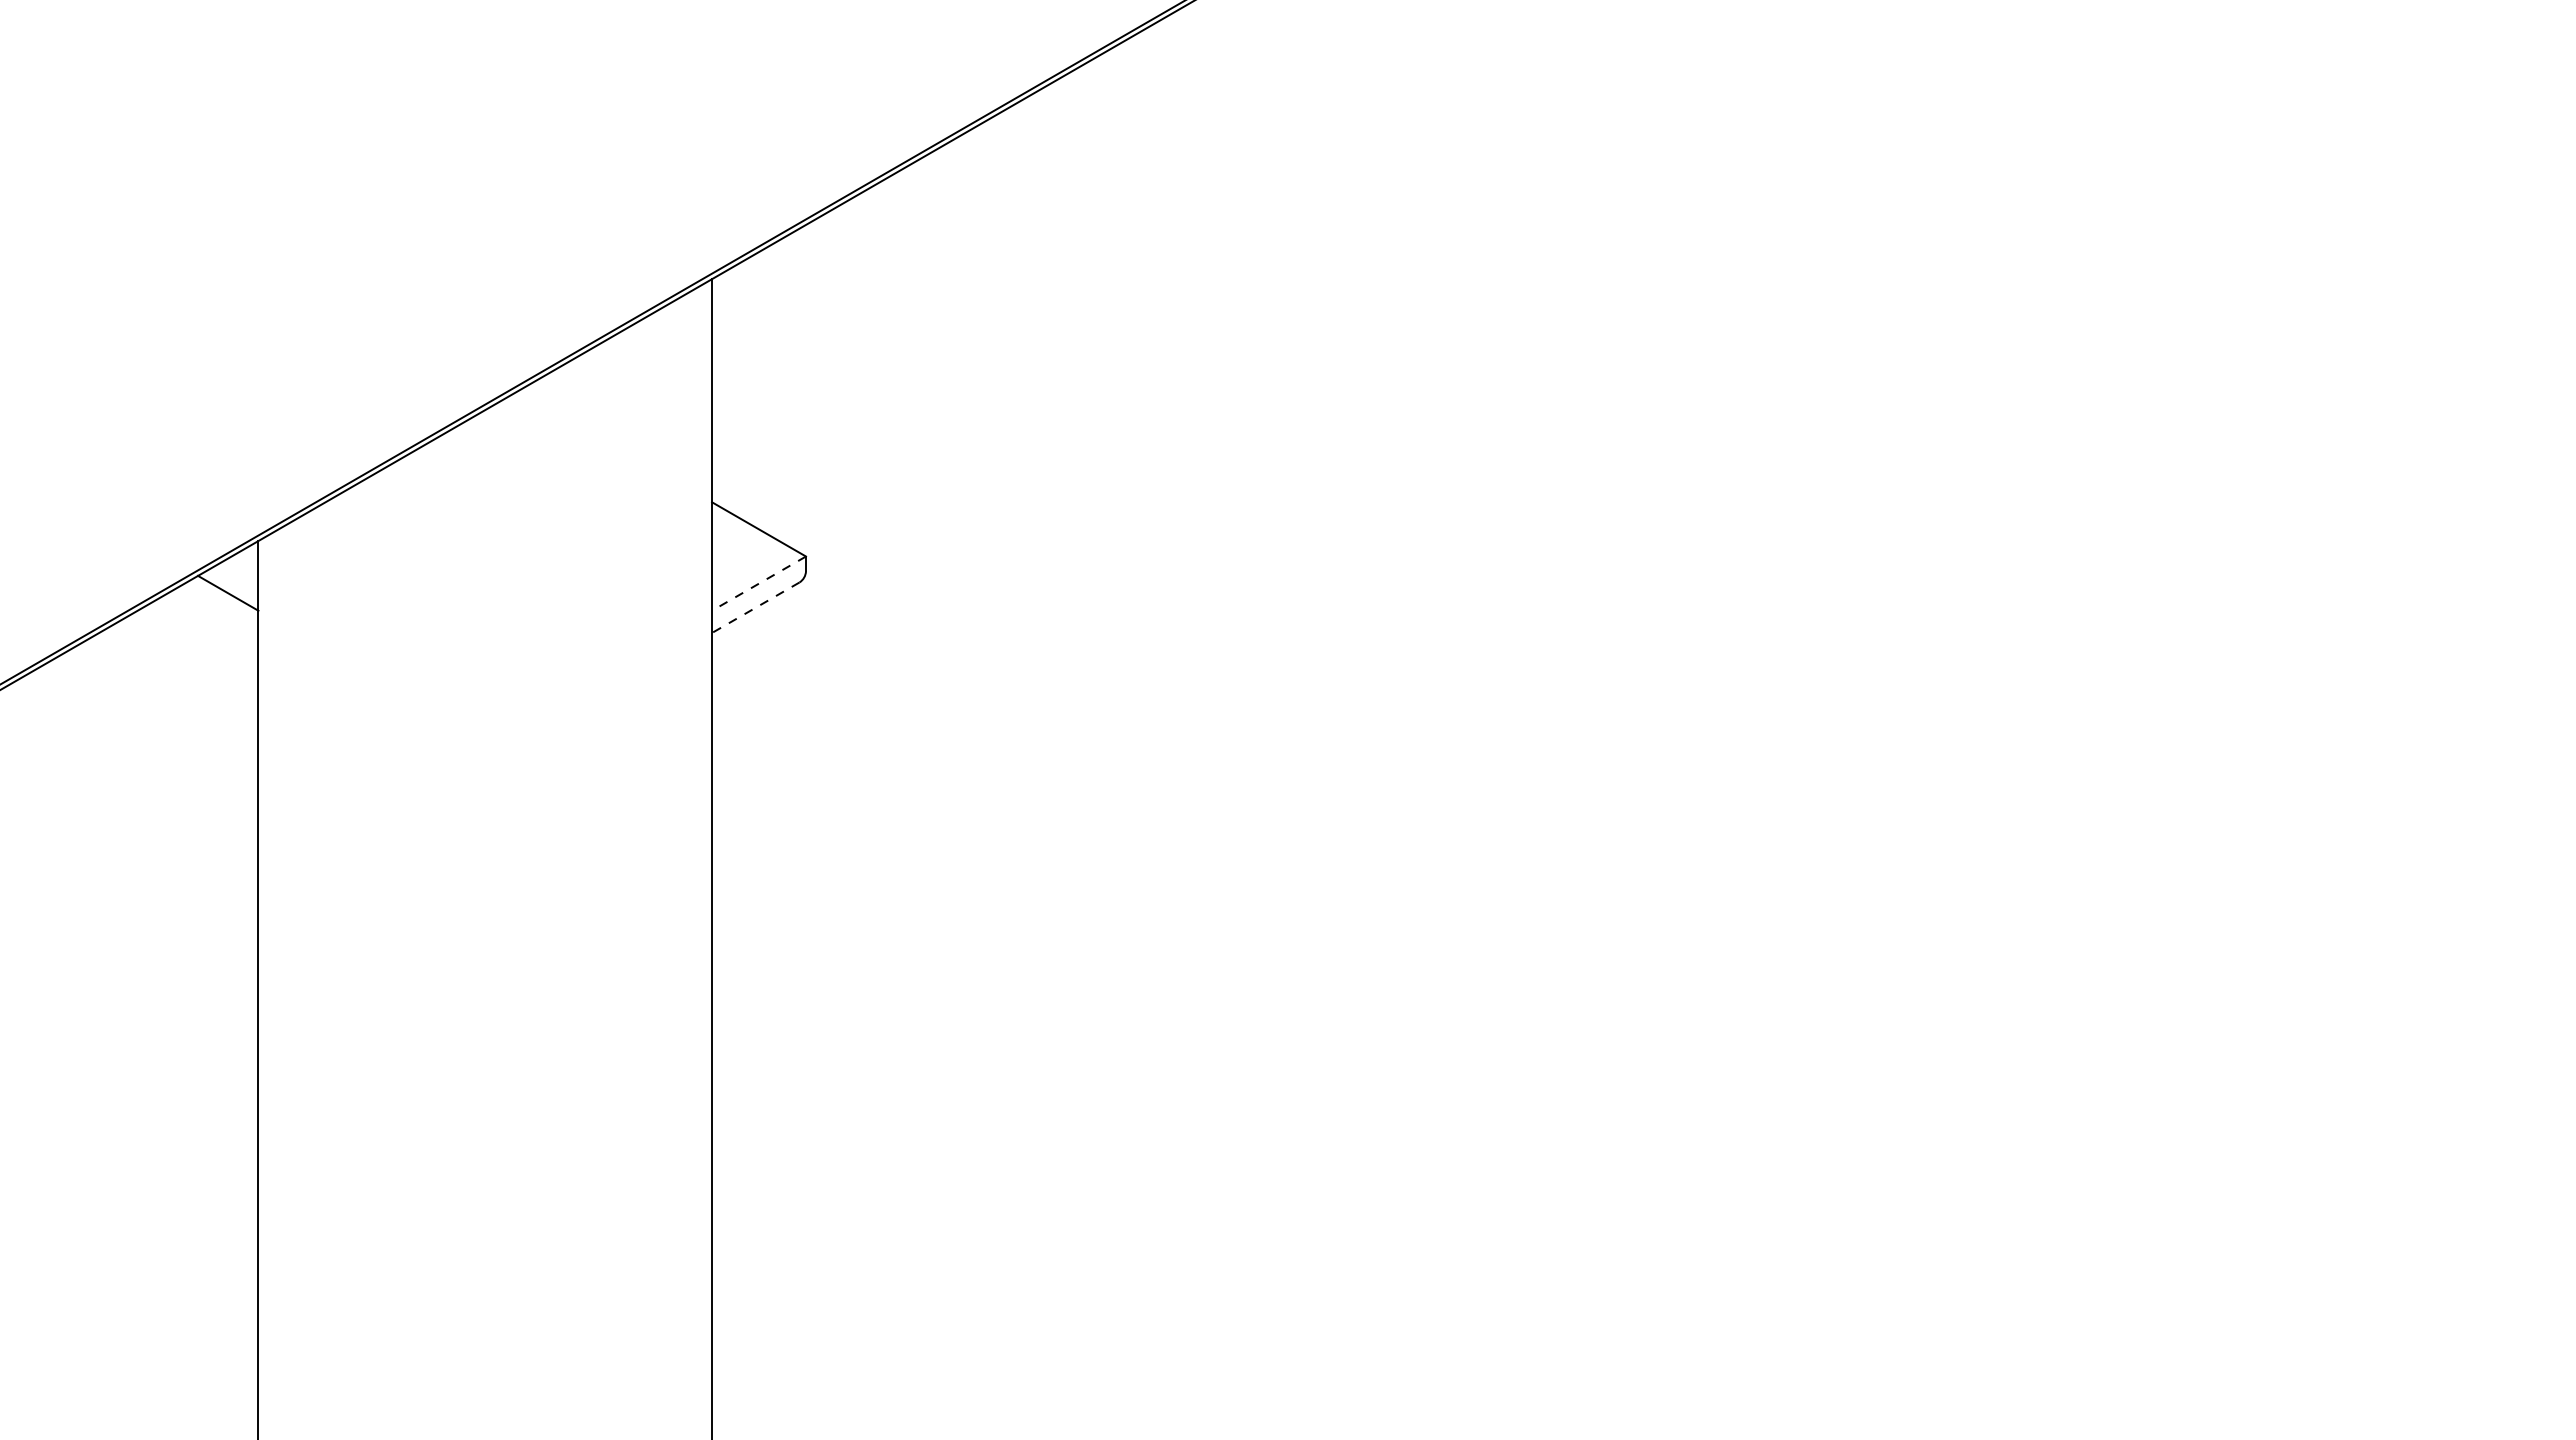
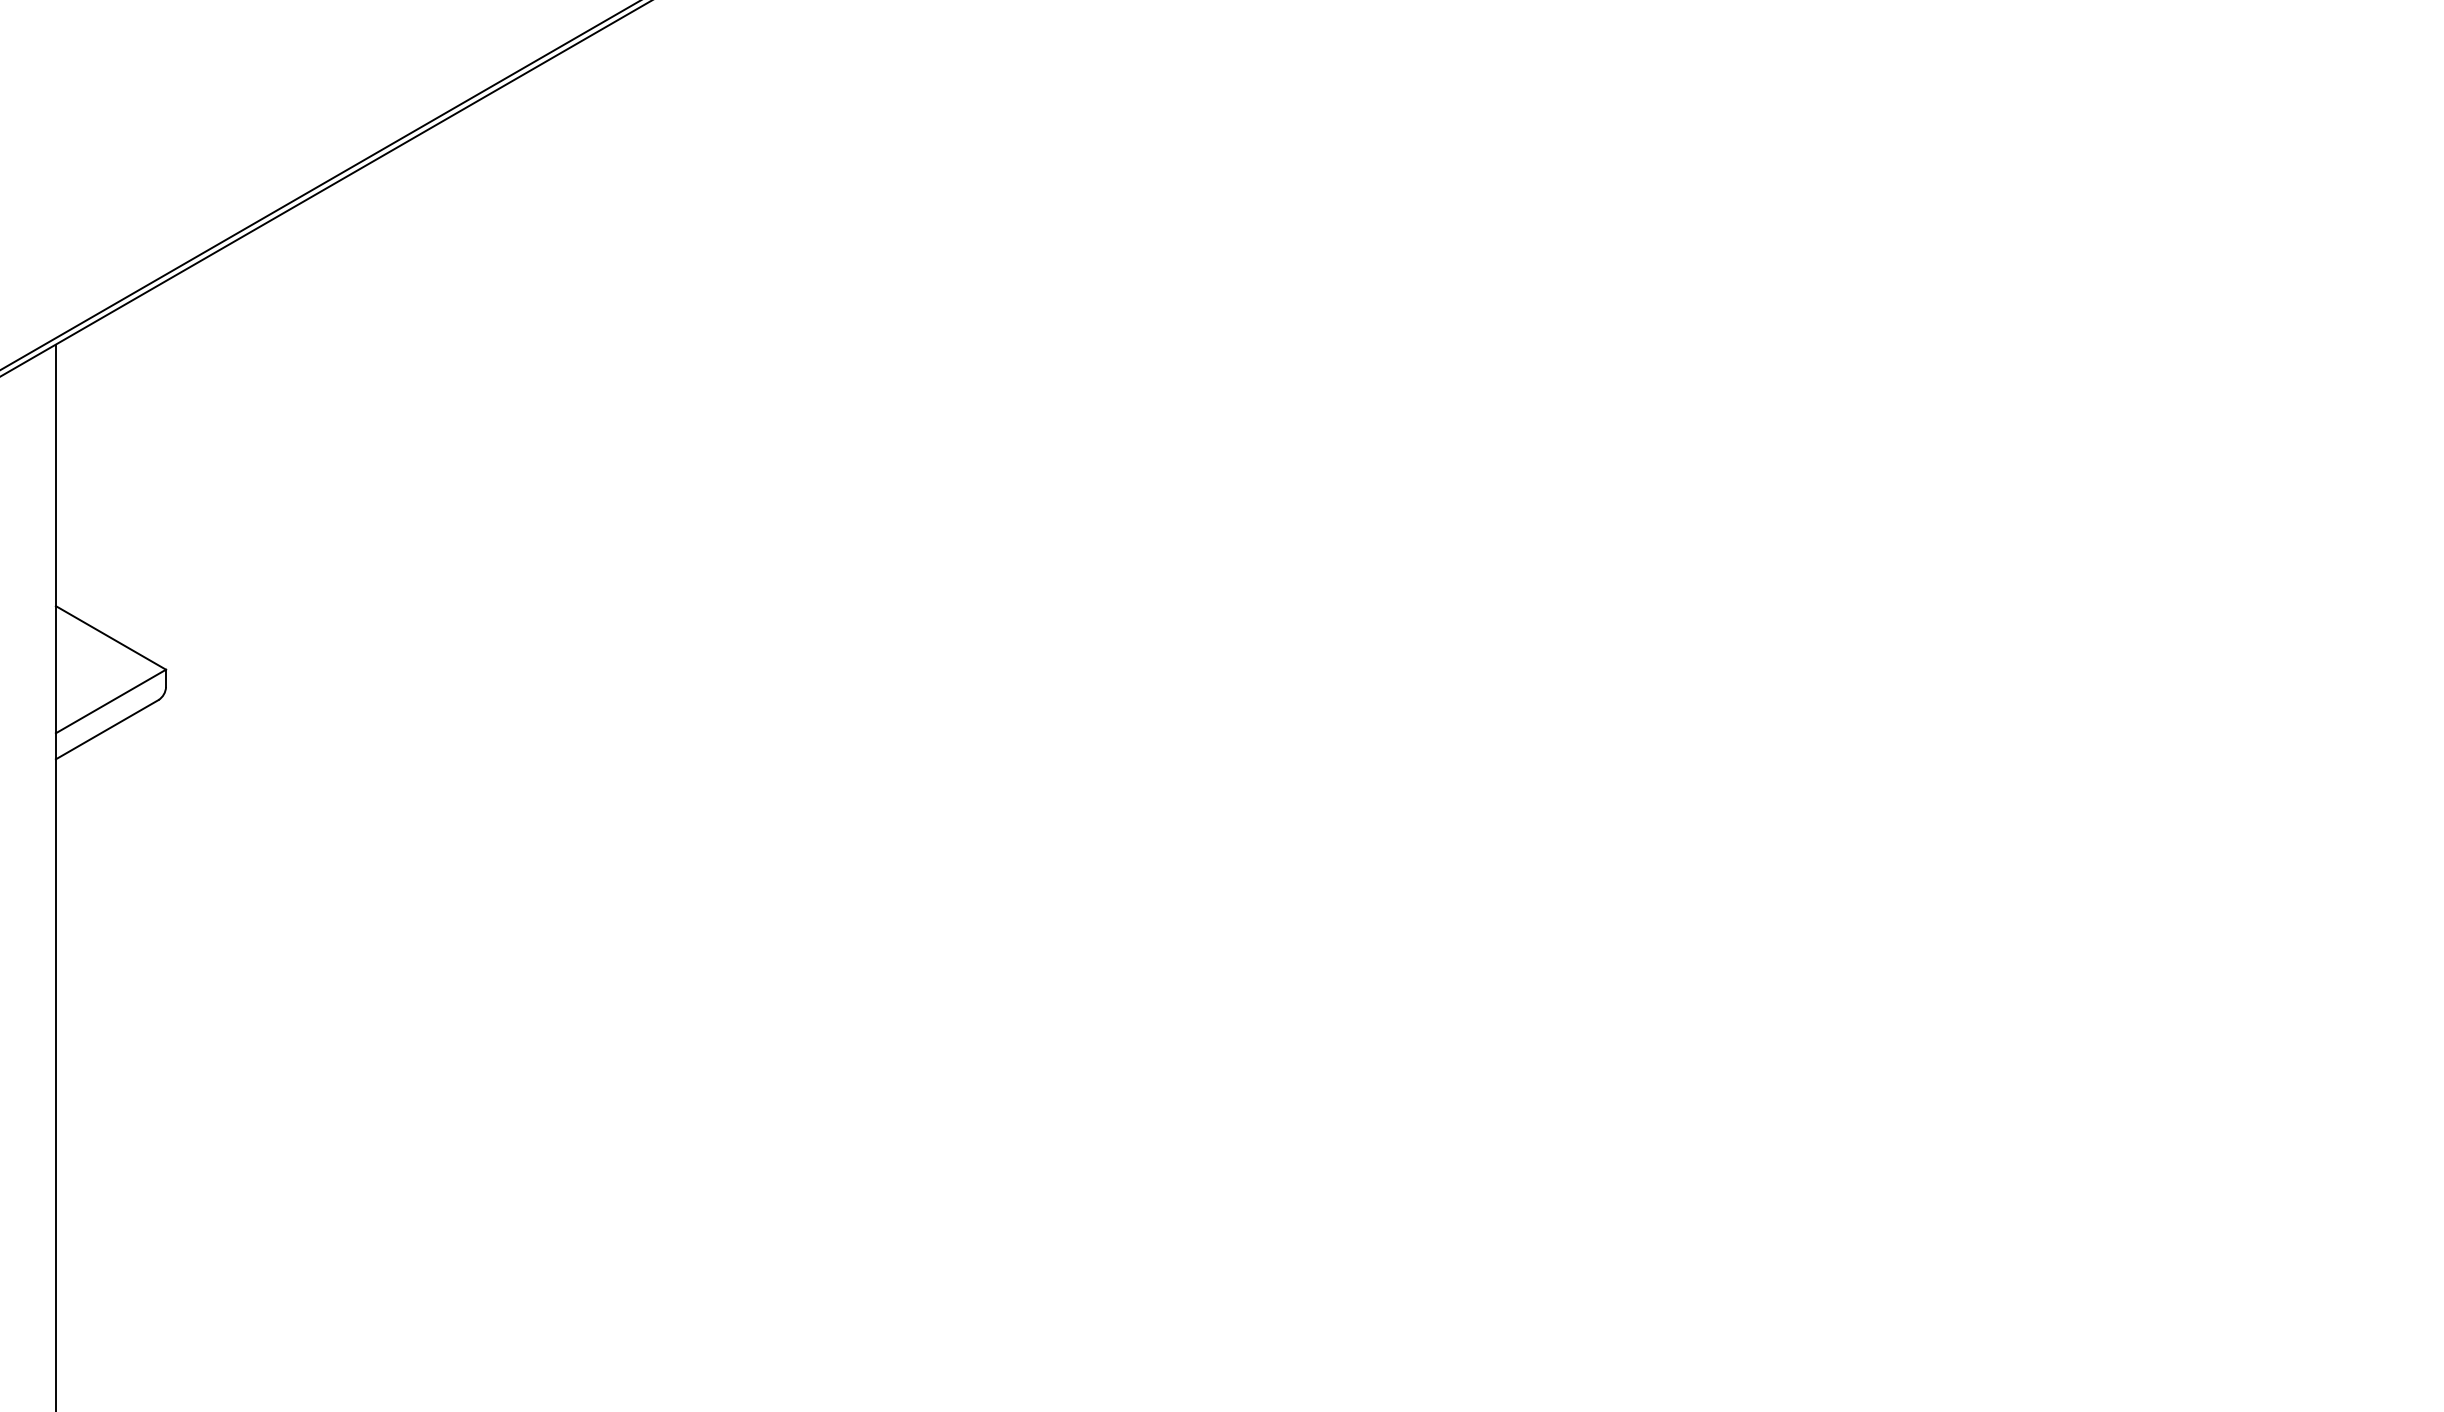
line: (758, 583) -> (110, 701), dashed -> solid
line: (755, 607) -> (106, 729), dashed -> solid

